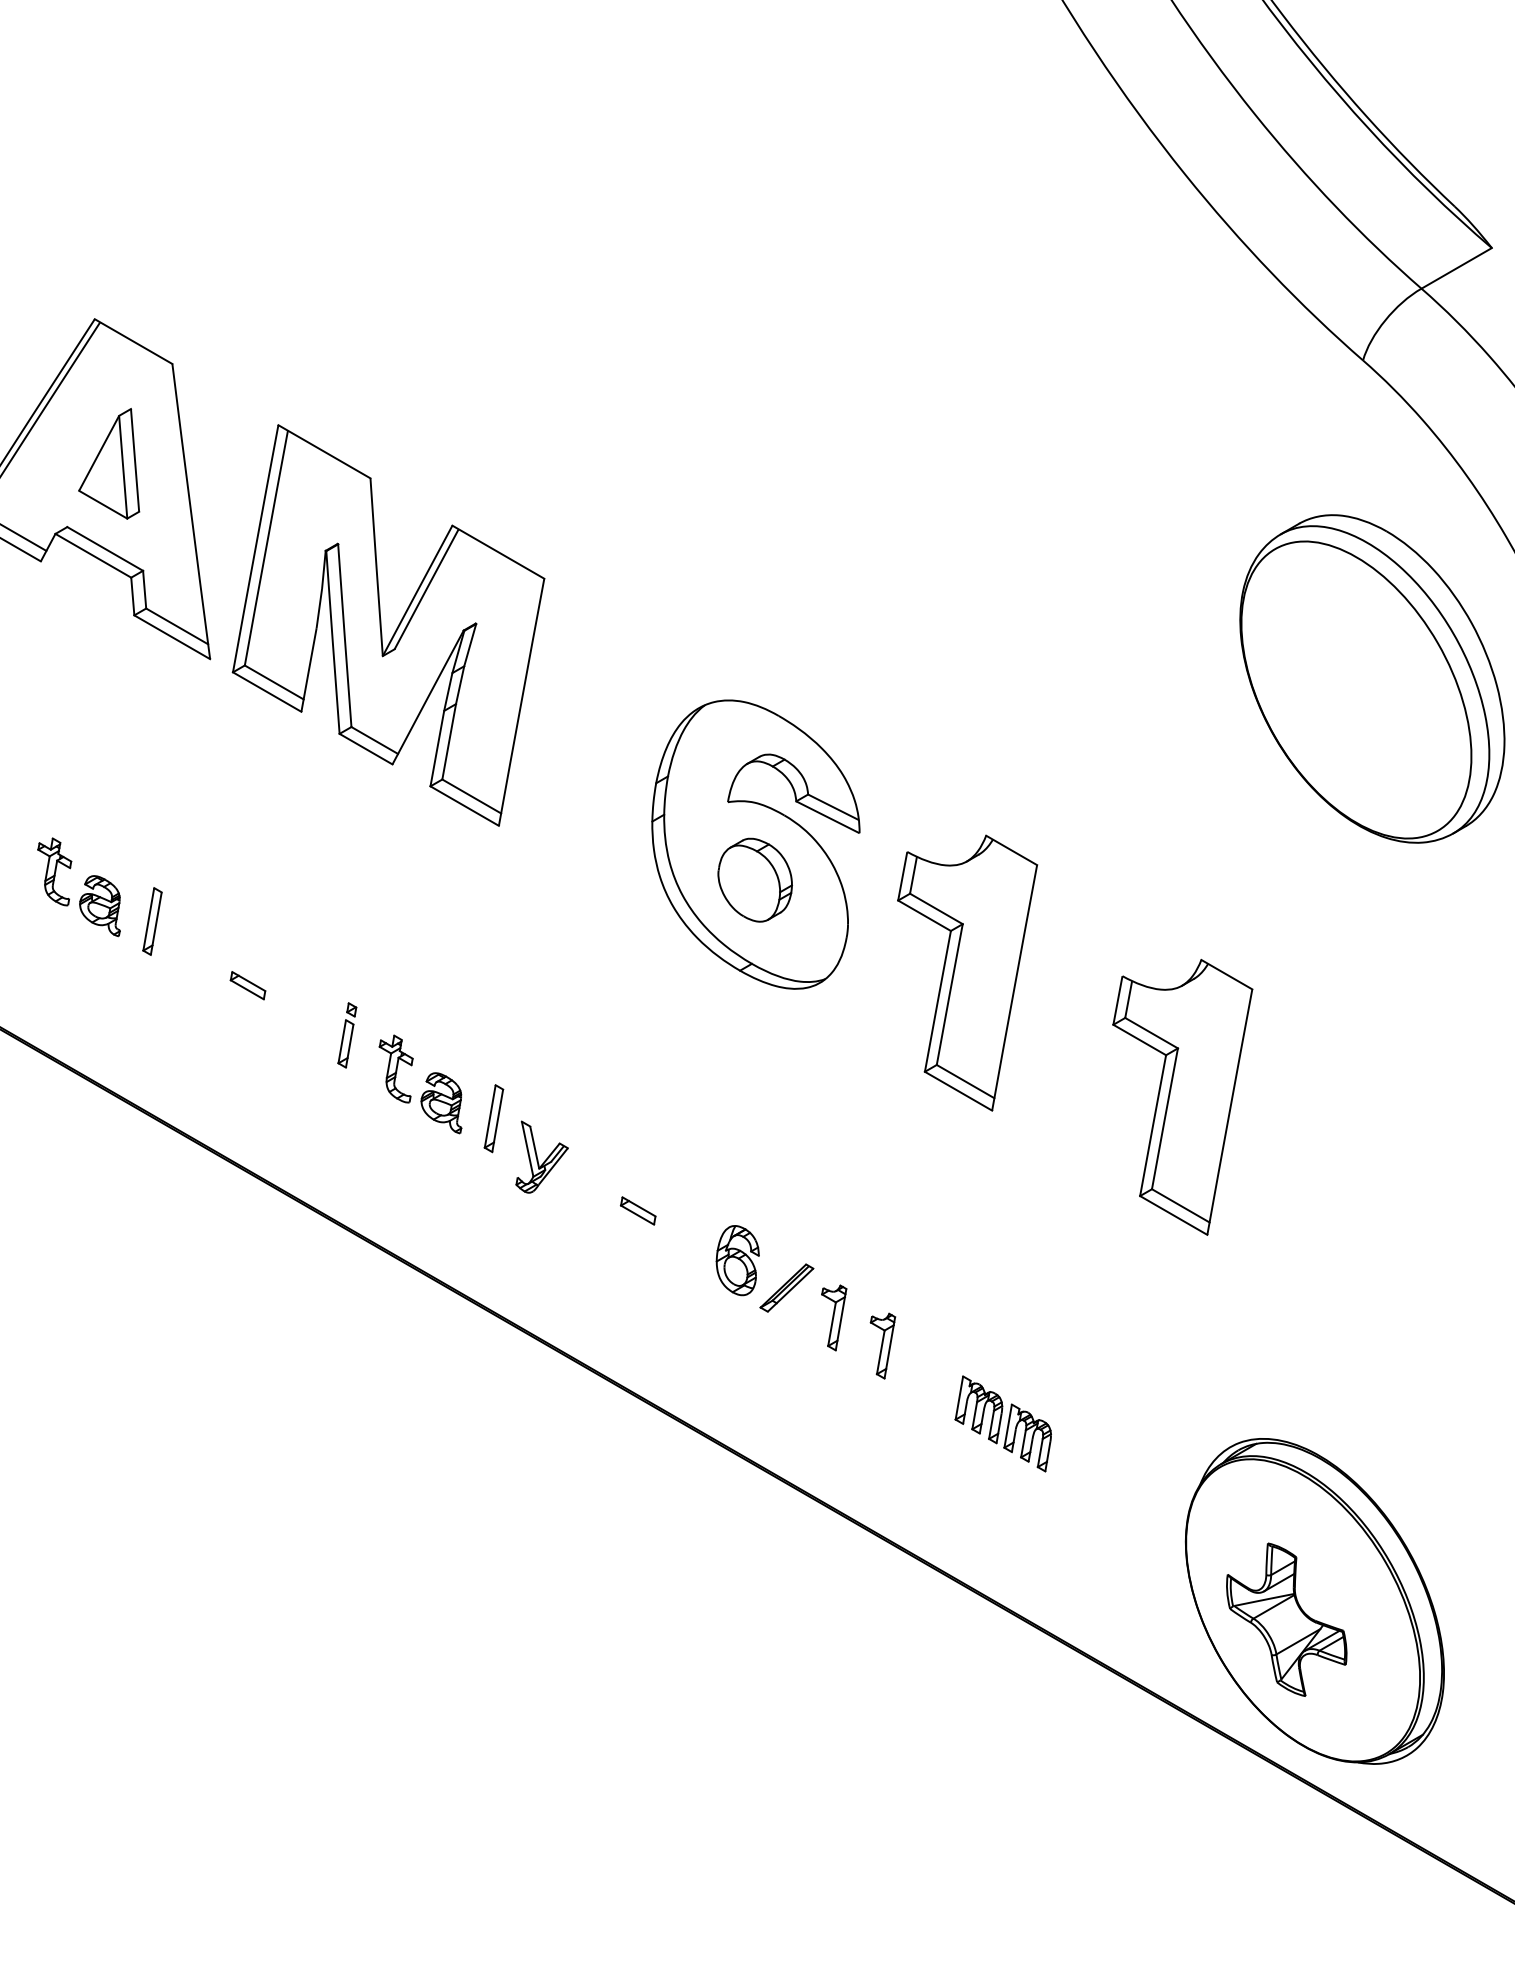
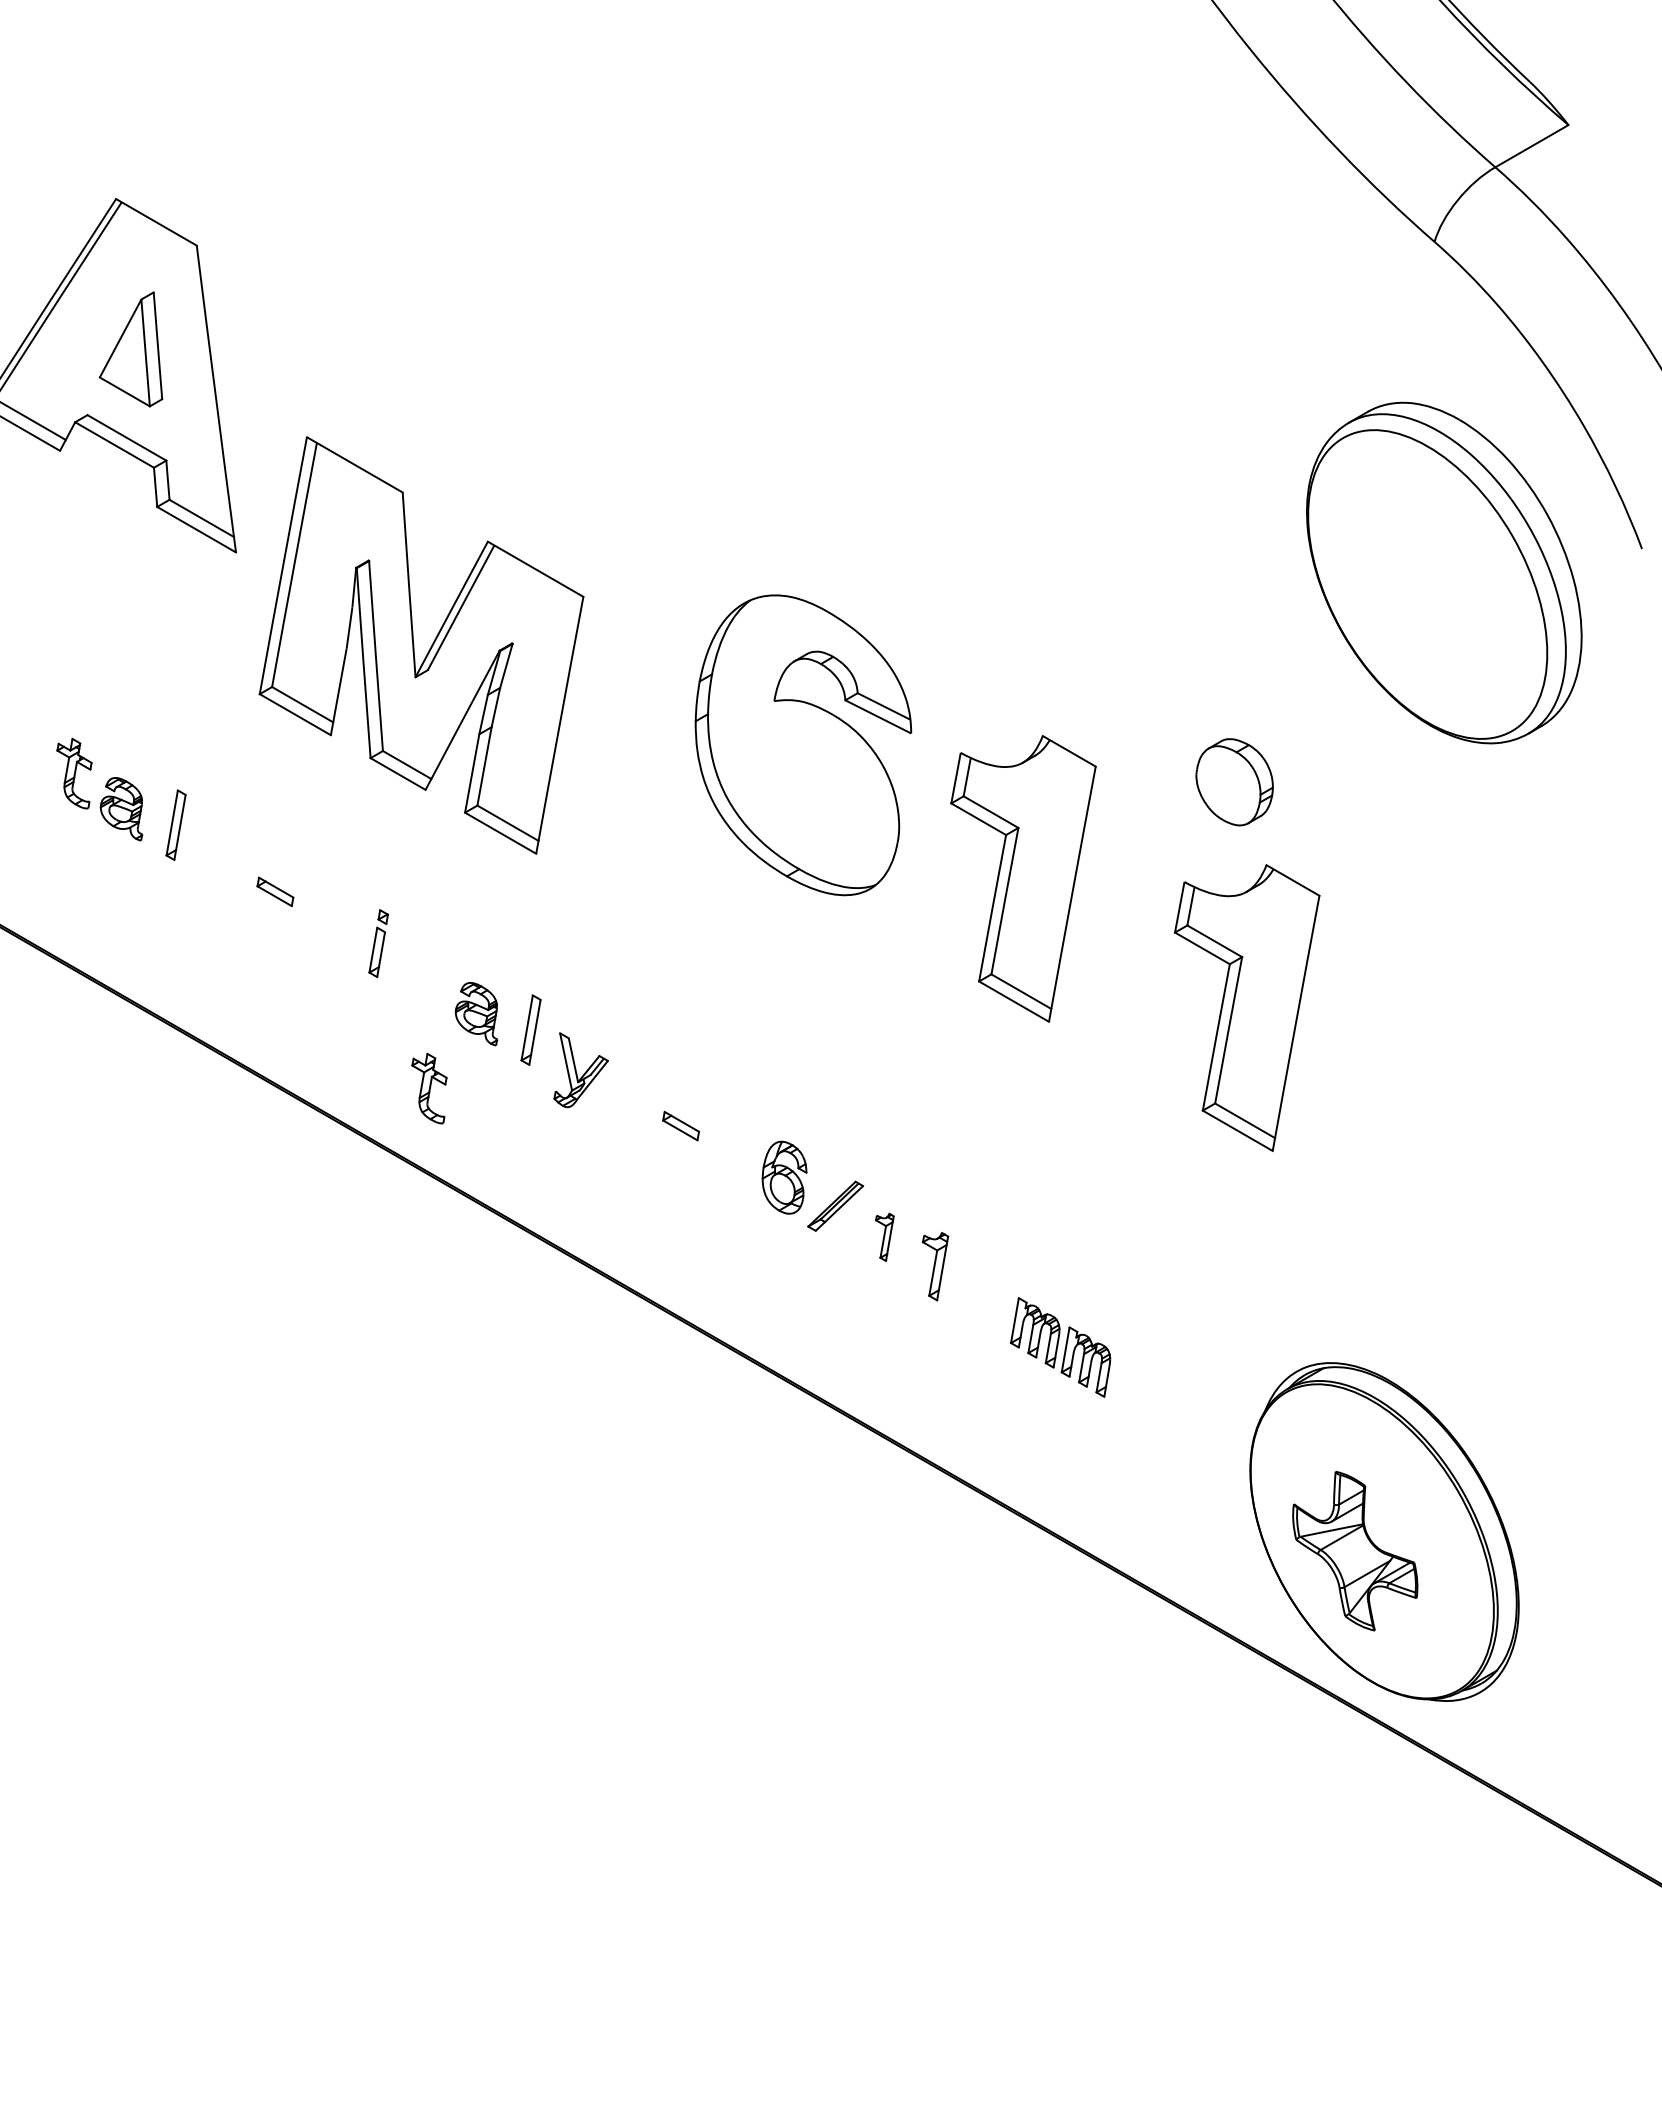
part: (381, 625) -> (414, 645), moved
part: (755, 880) -> (1234, 782), moved
part: (396, 1068) -> (429, 1088), moved
part: (833, 1318) -> (884, 1237), size x0.7

